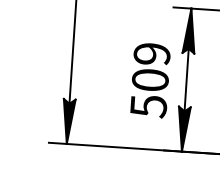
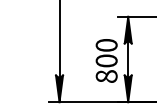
text: (150, 81) -> (106, 61), 509 -> 800

